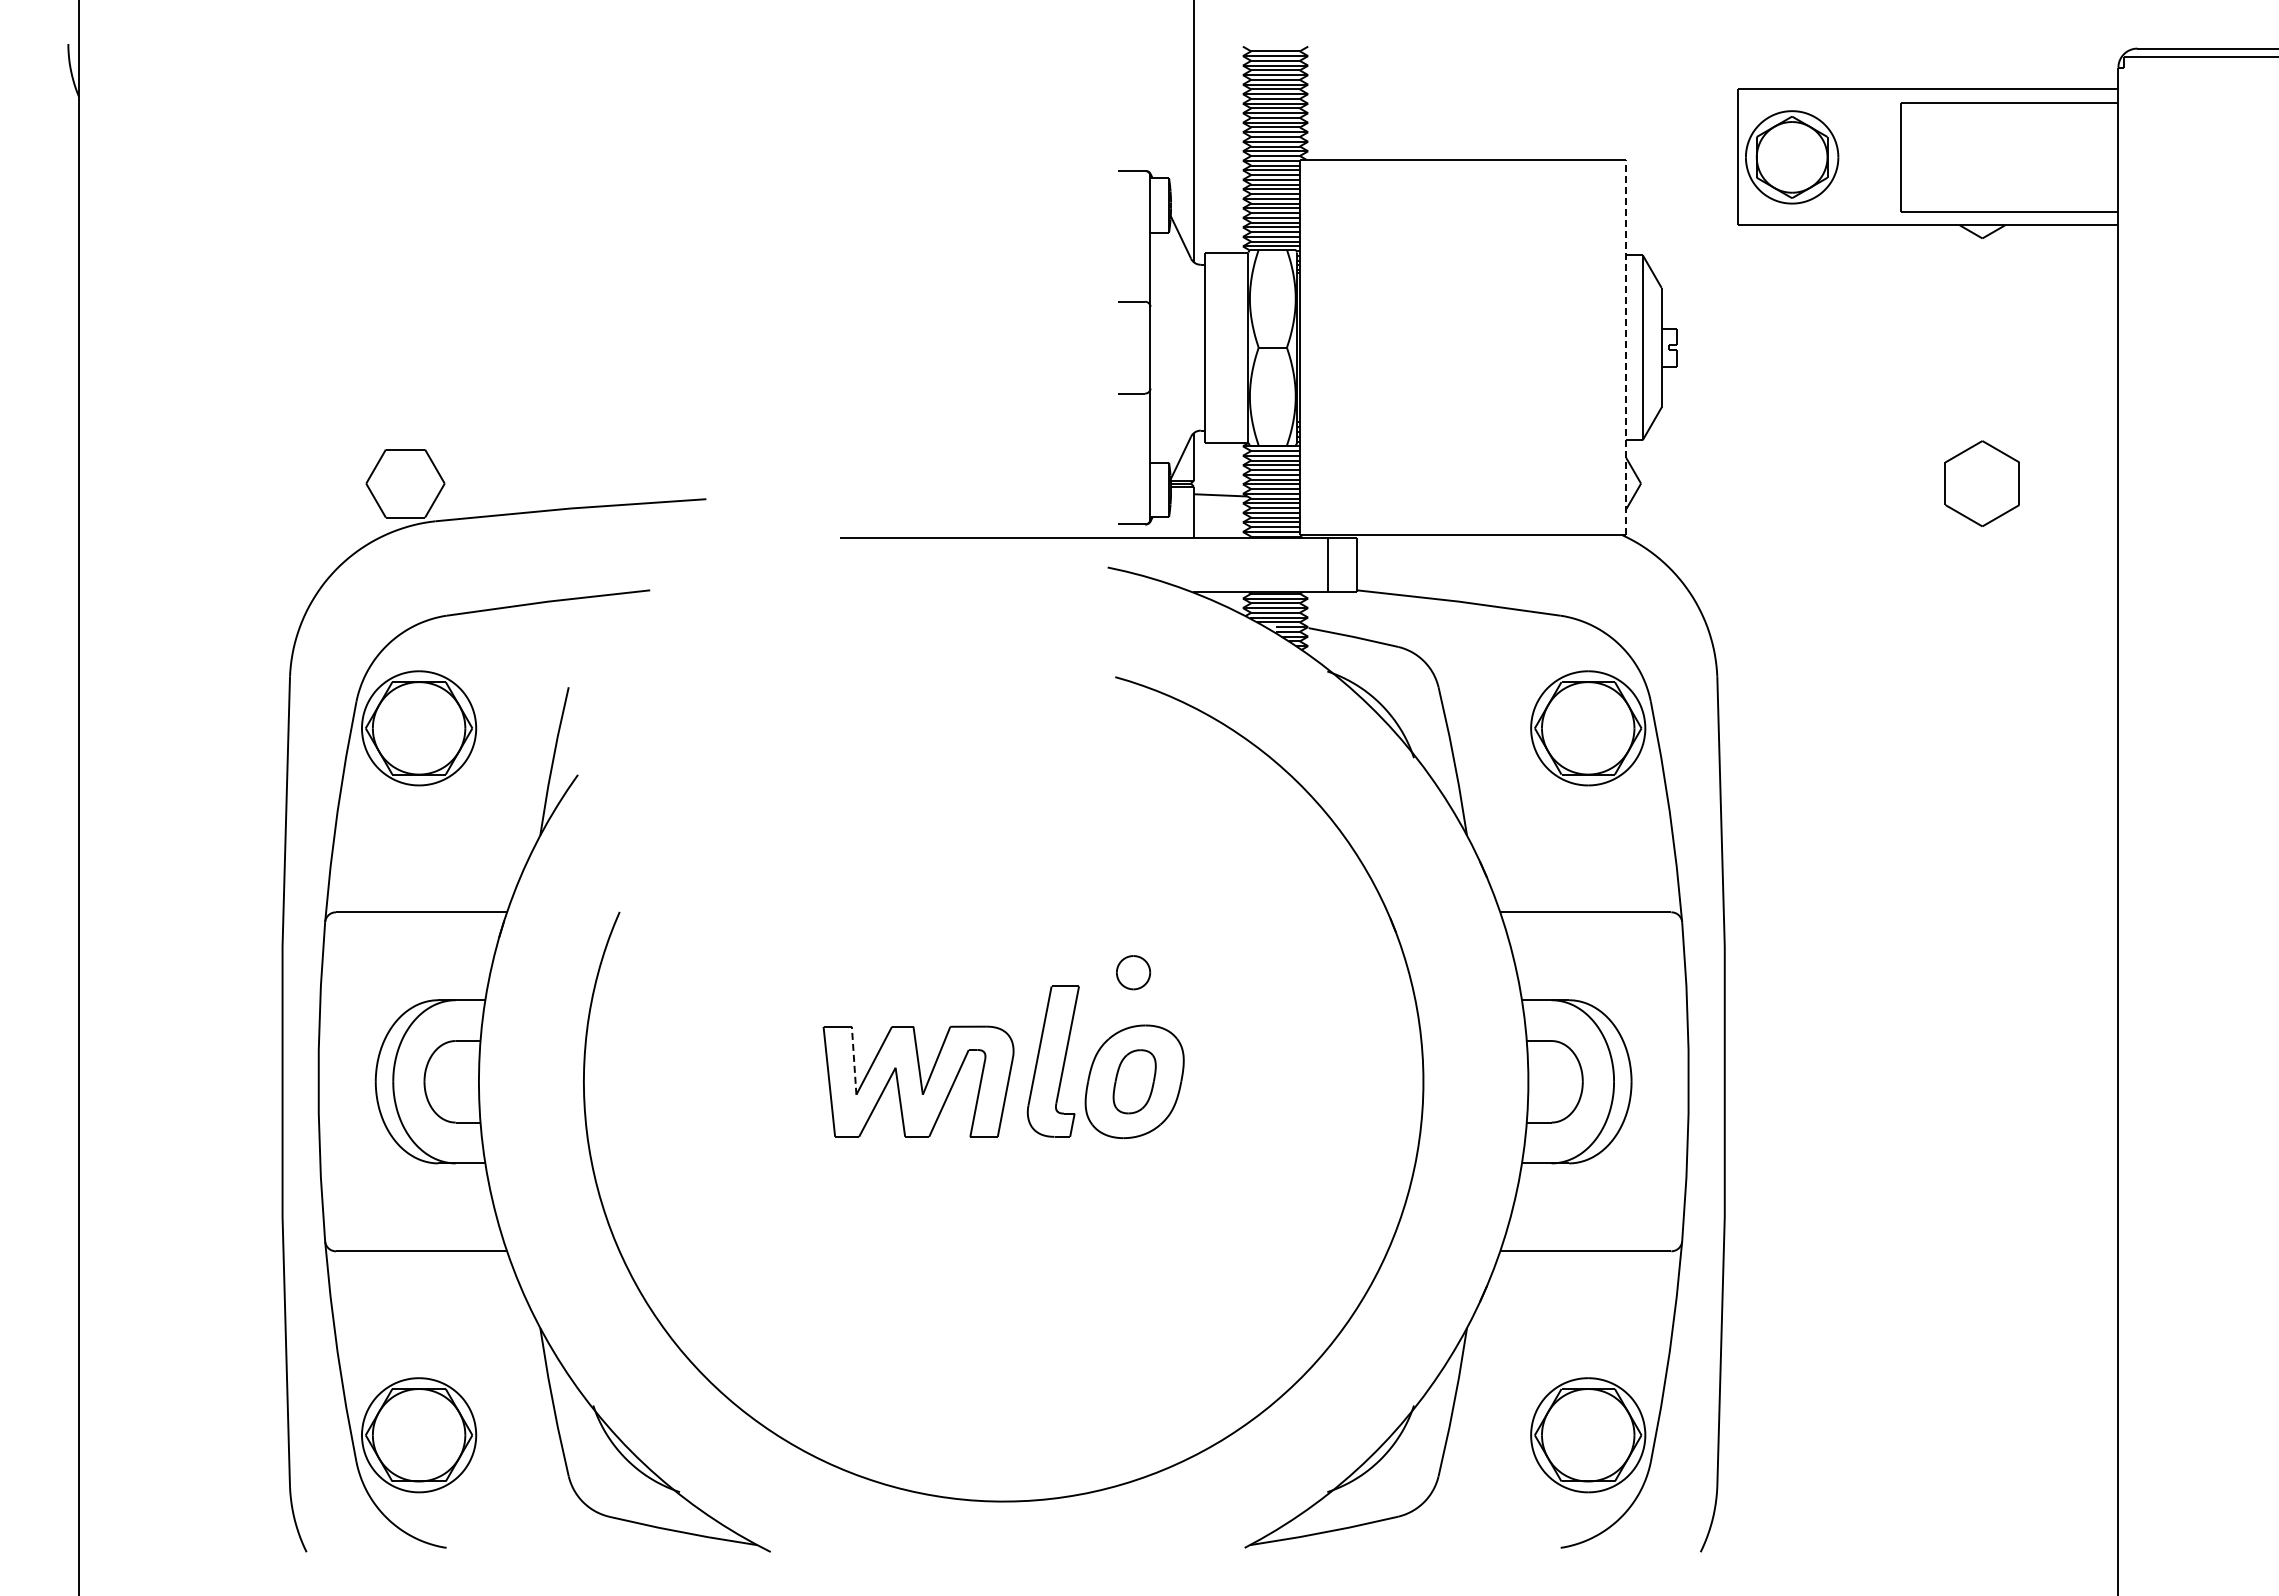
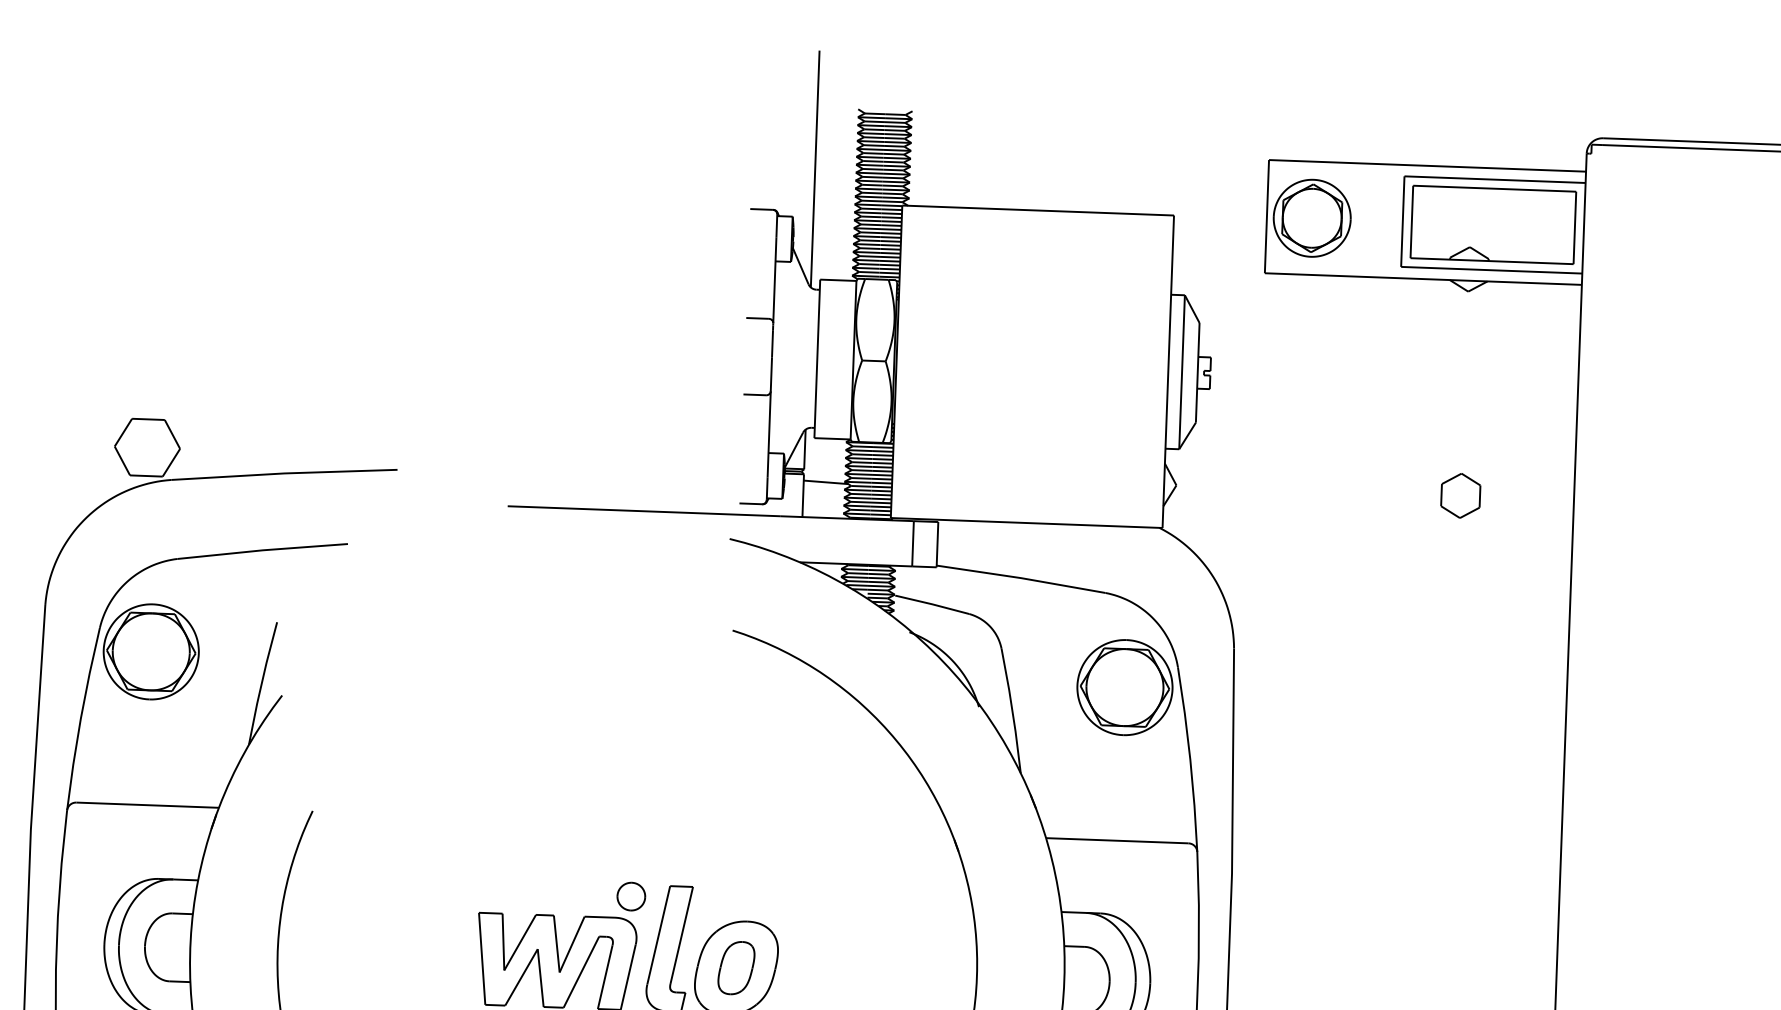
part: (2009, 157) -> (1493, 225), added
line: (1626, 347) -> (1168, 371), dashed -> solid
part: (1982, 483) -> (1460, 495), size x0.62
part: (1133, 972) -> (631, 896), moved
line: (854, 1060) -> (503, 941), dashed -> solid

